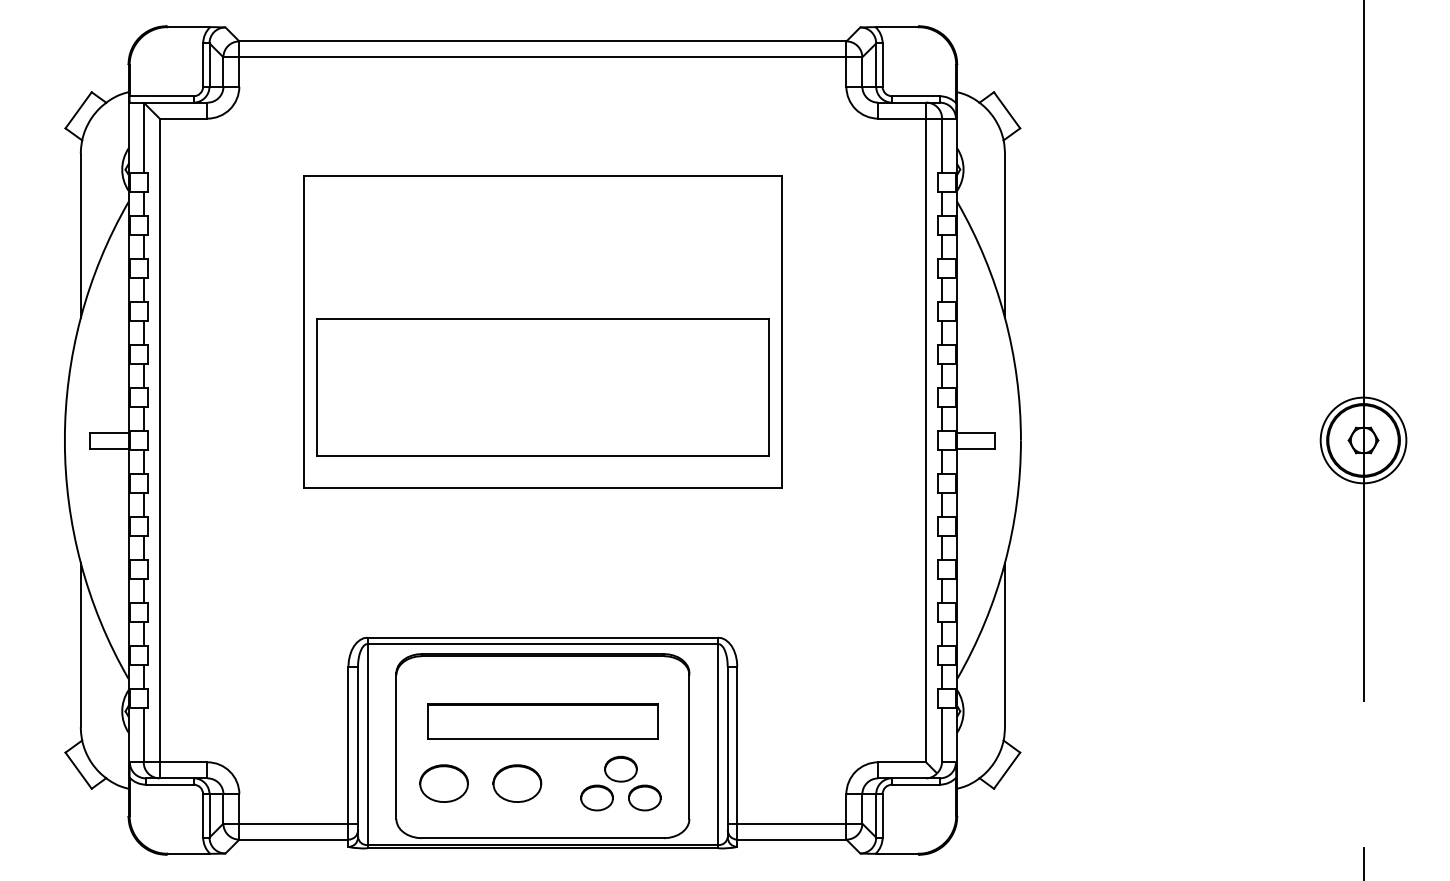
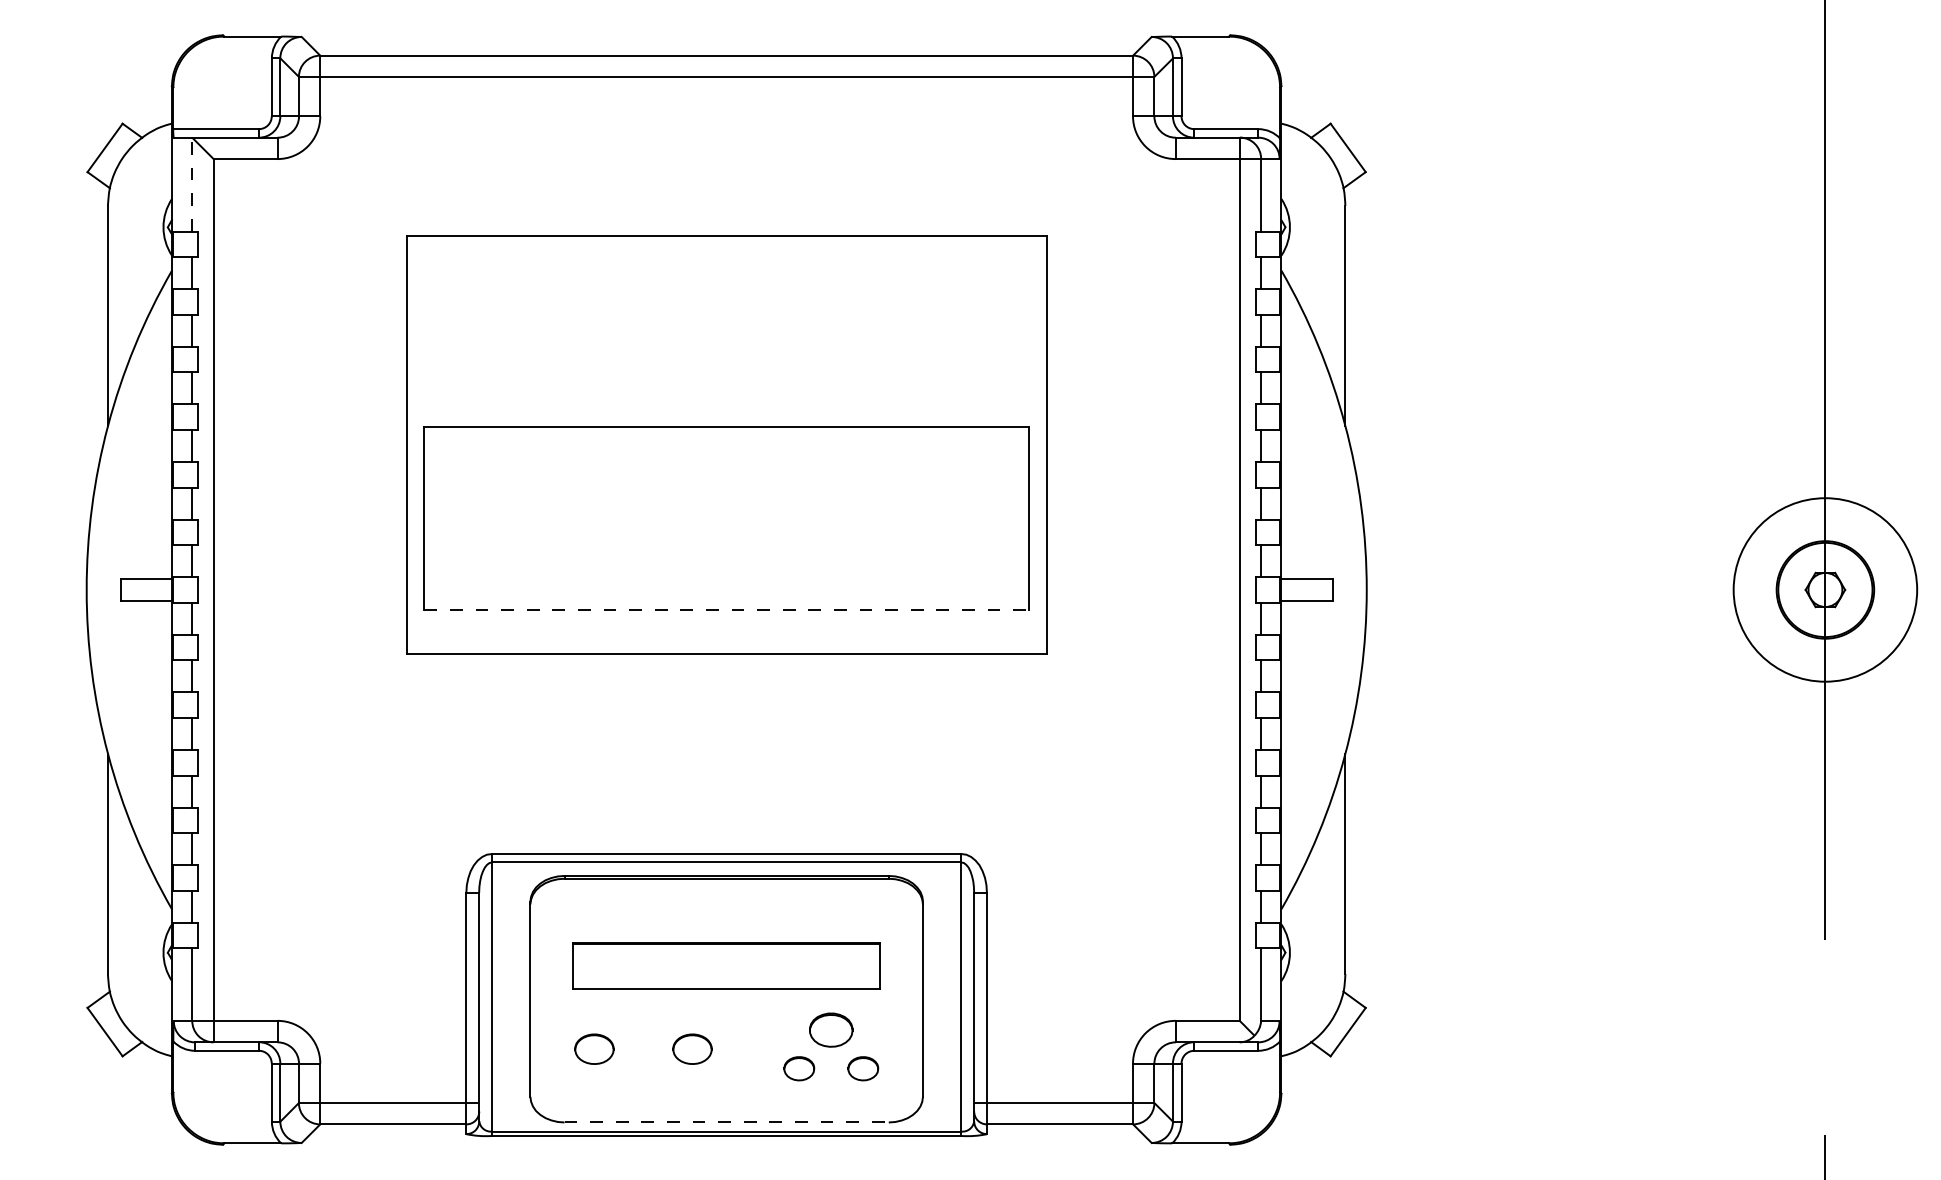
line: (143, 137) -> (192, 184), solid -> dashed
circle: (1363, 440) -> (1825, 589), size x1.6
line: (543, 455) -> (727, 610), solid -> dashed
part: (444, 782) -> (594, 1048), size x0.6
part: (517, 782) -> (692, 1048), size x0.6
part: (597, 797) -> (799, 1068), size x0.7
part: (645, 797) -> (863, 1068), size x0.7
line: (543, 838) -> (727, 1122), solid -> dashed

